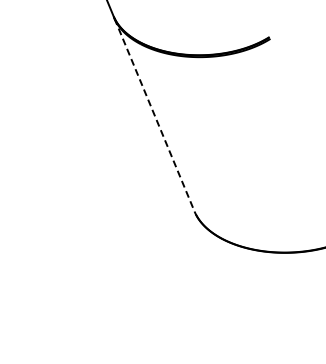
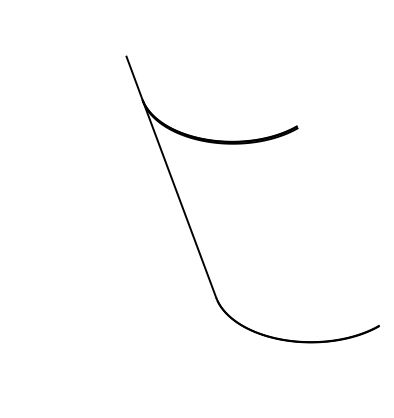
line: (154, 114) -> (179, 199), dashed -> solid

